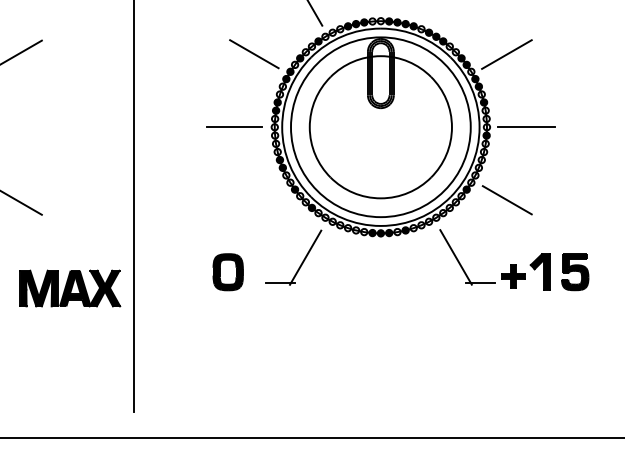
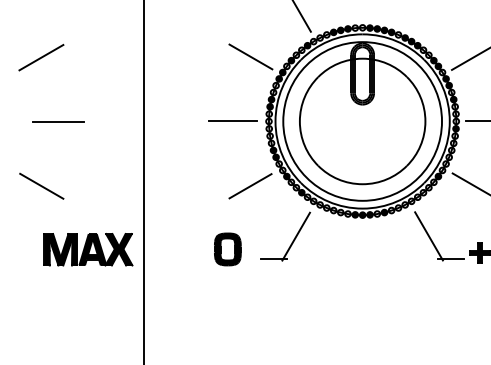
line: (36, 127) -> (58, 121), added
line: (253, 200) -> (250, 186), added
part: (70, 288) -> (88, 249), moved

